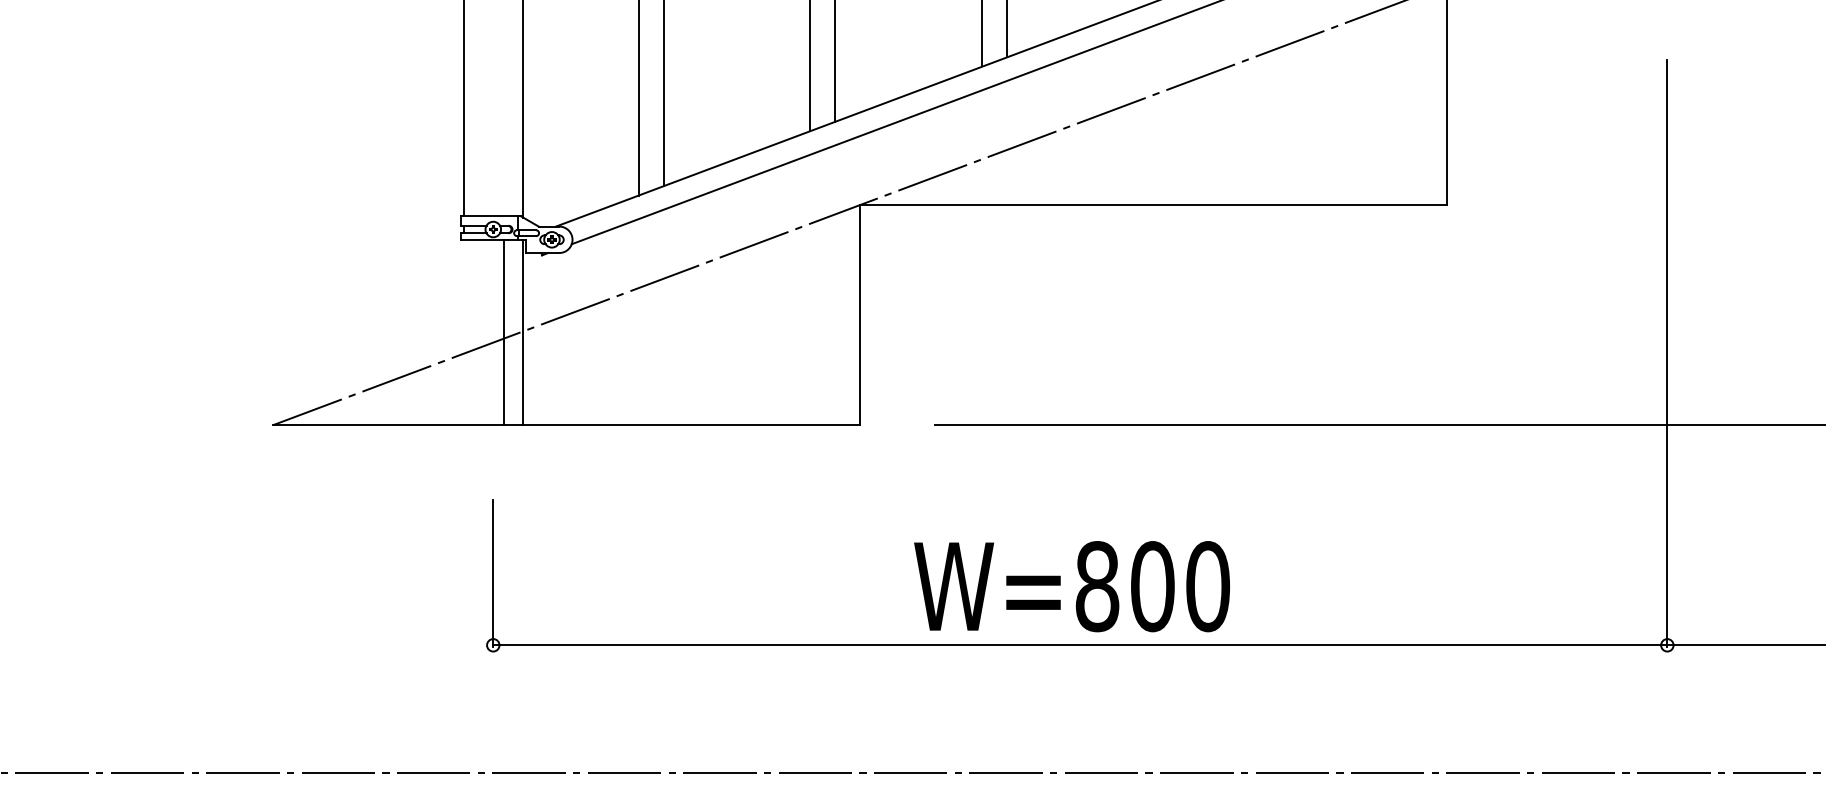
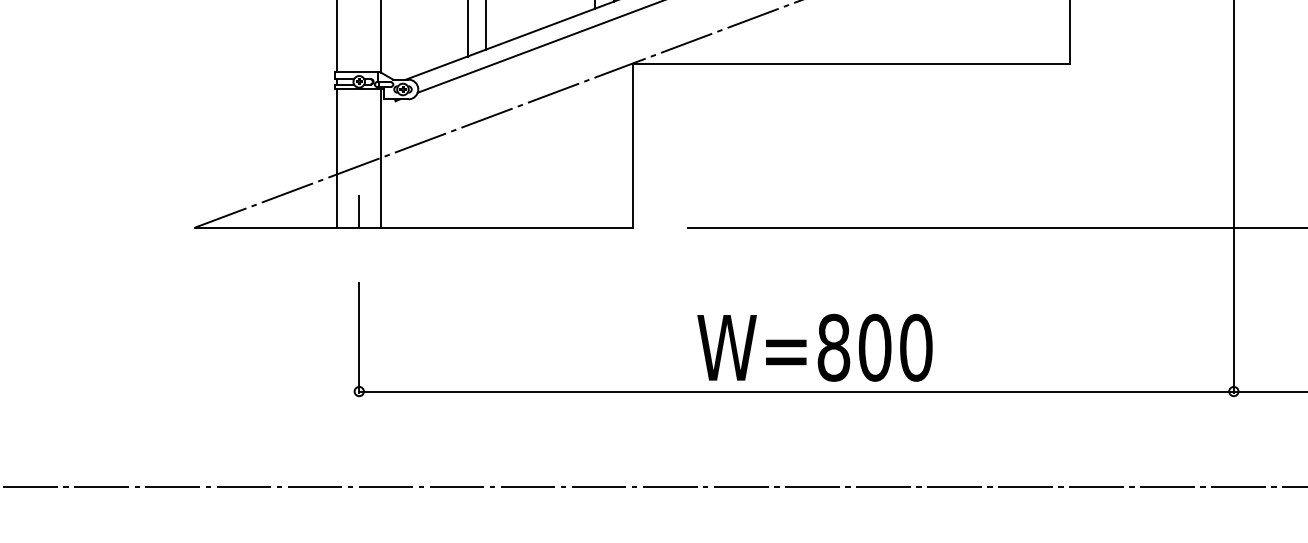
line: (503, 332) -> (337, 158), moved
line: (493, 403) -> (359, 211), added
text: (1071, 586) -> (814, 347), moved

